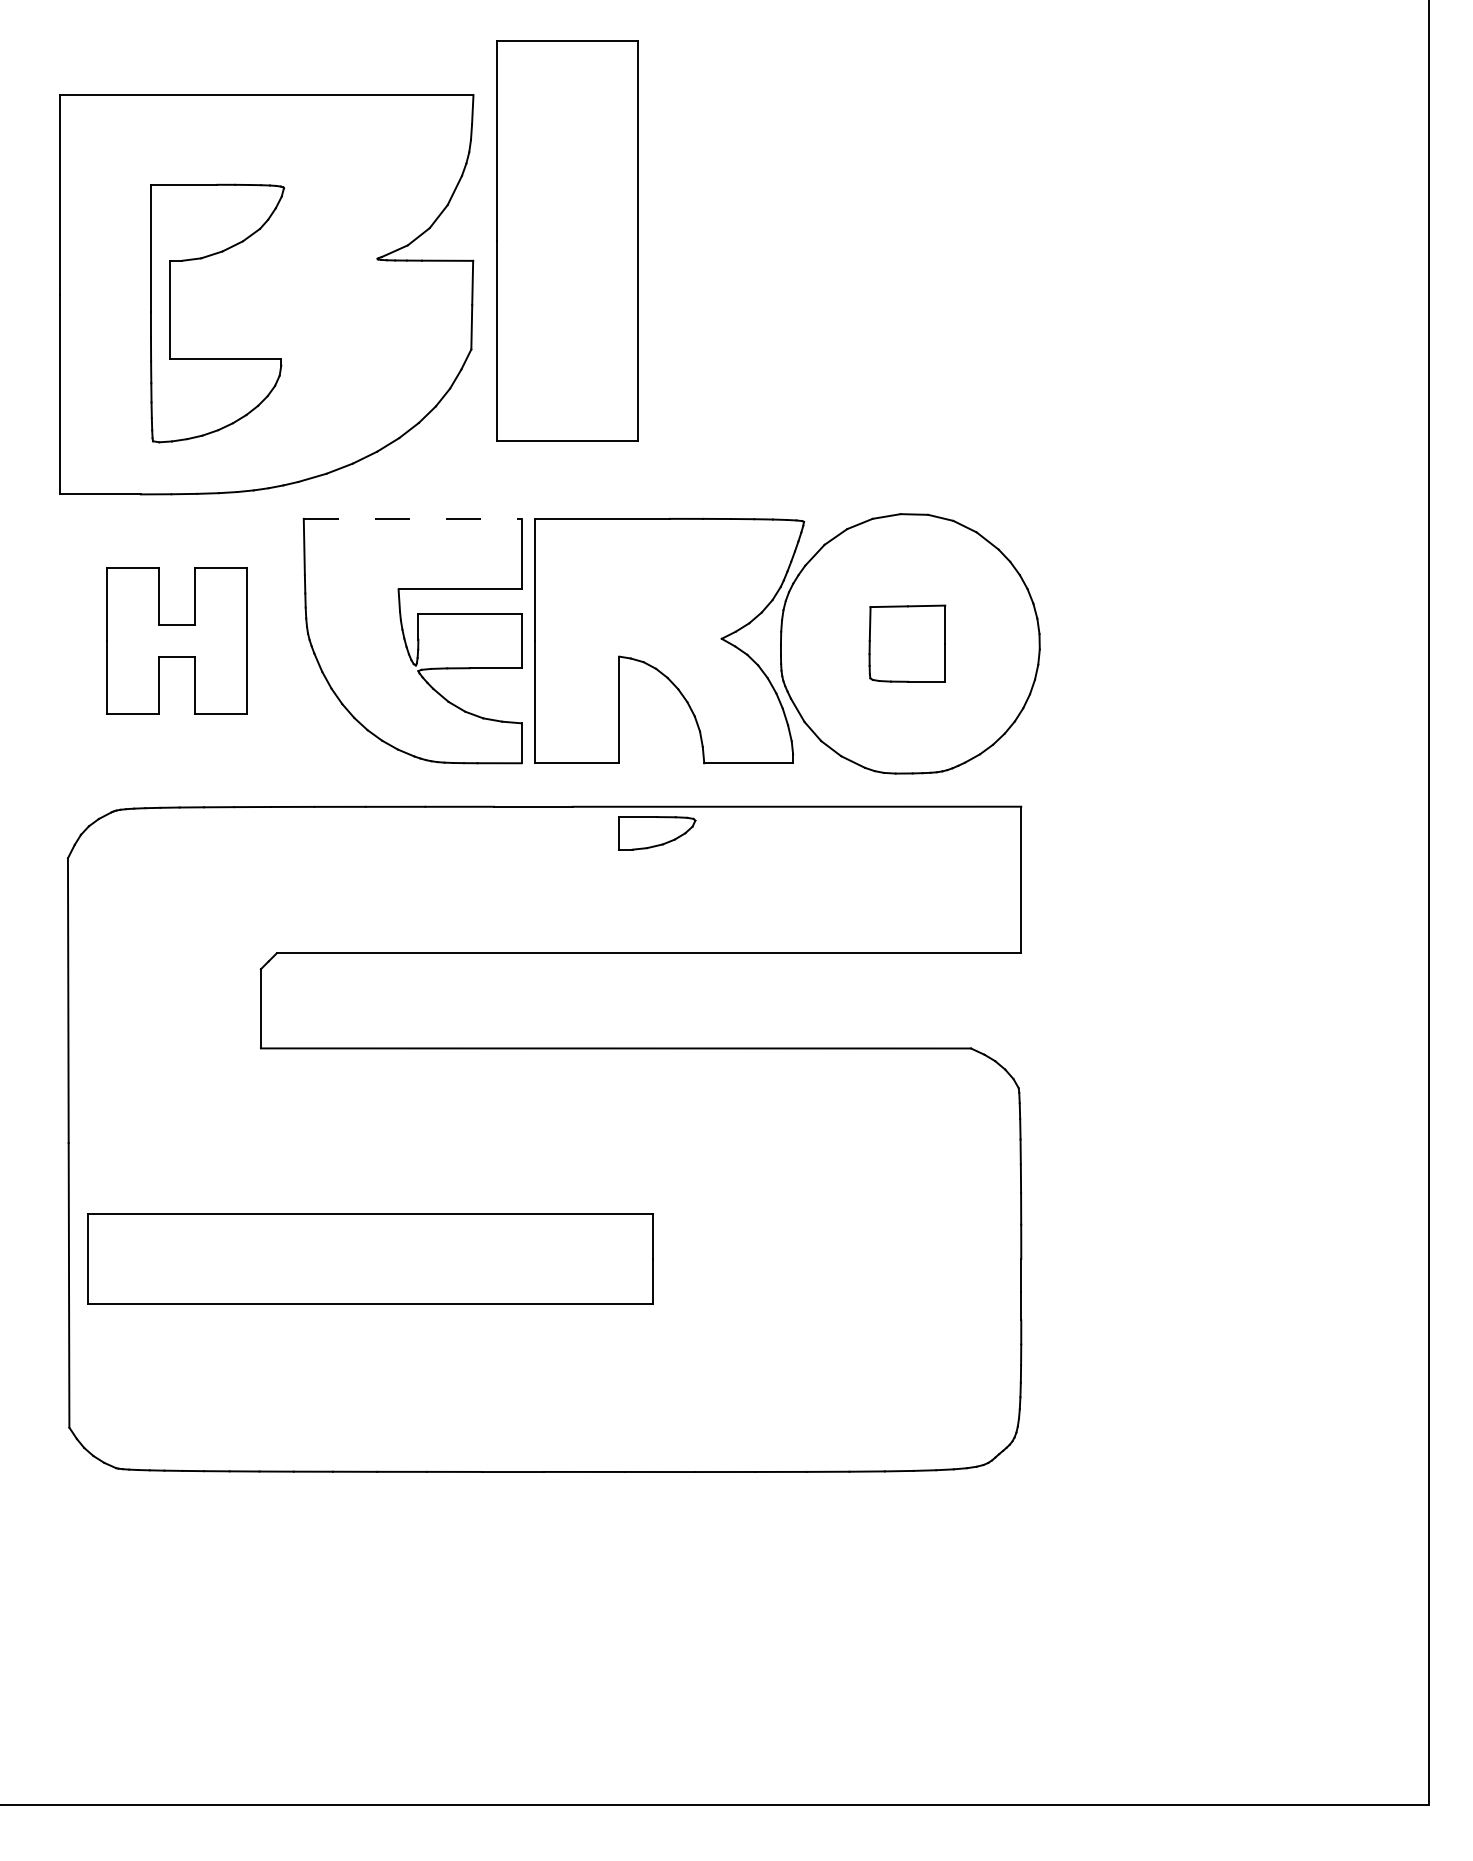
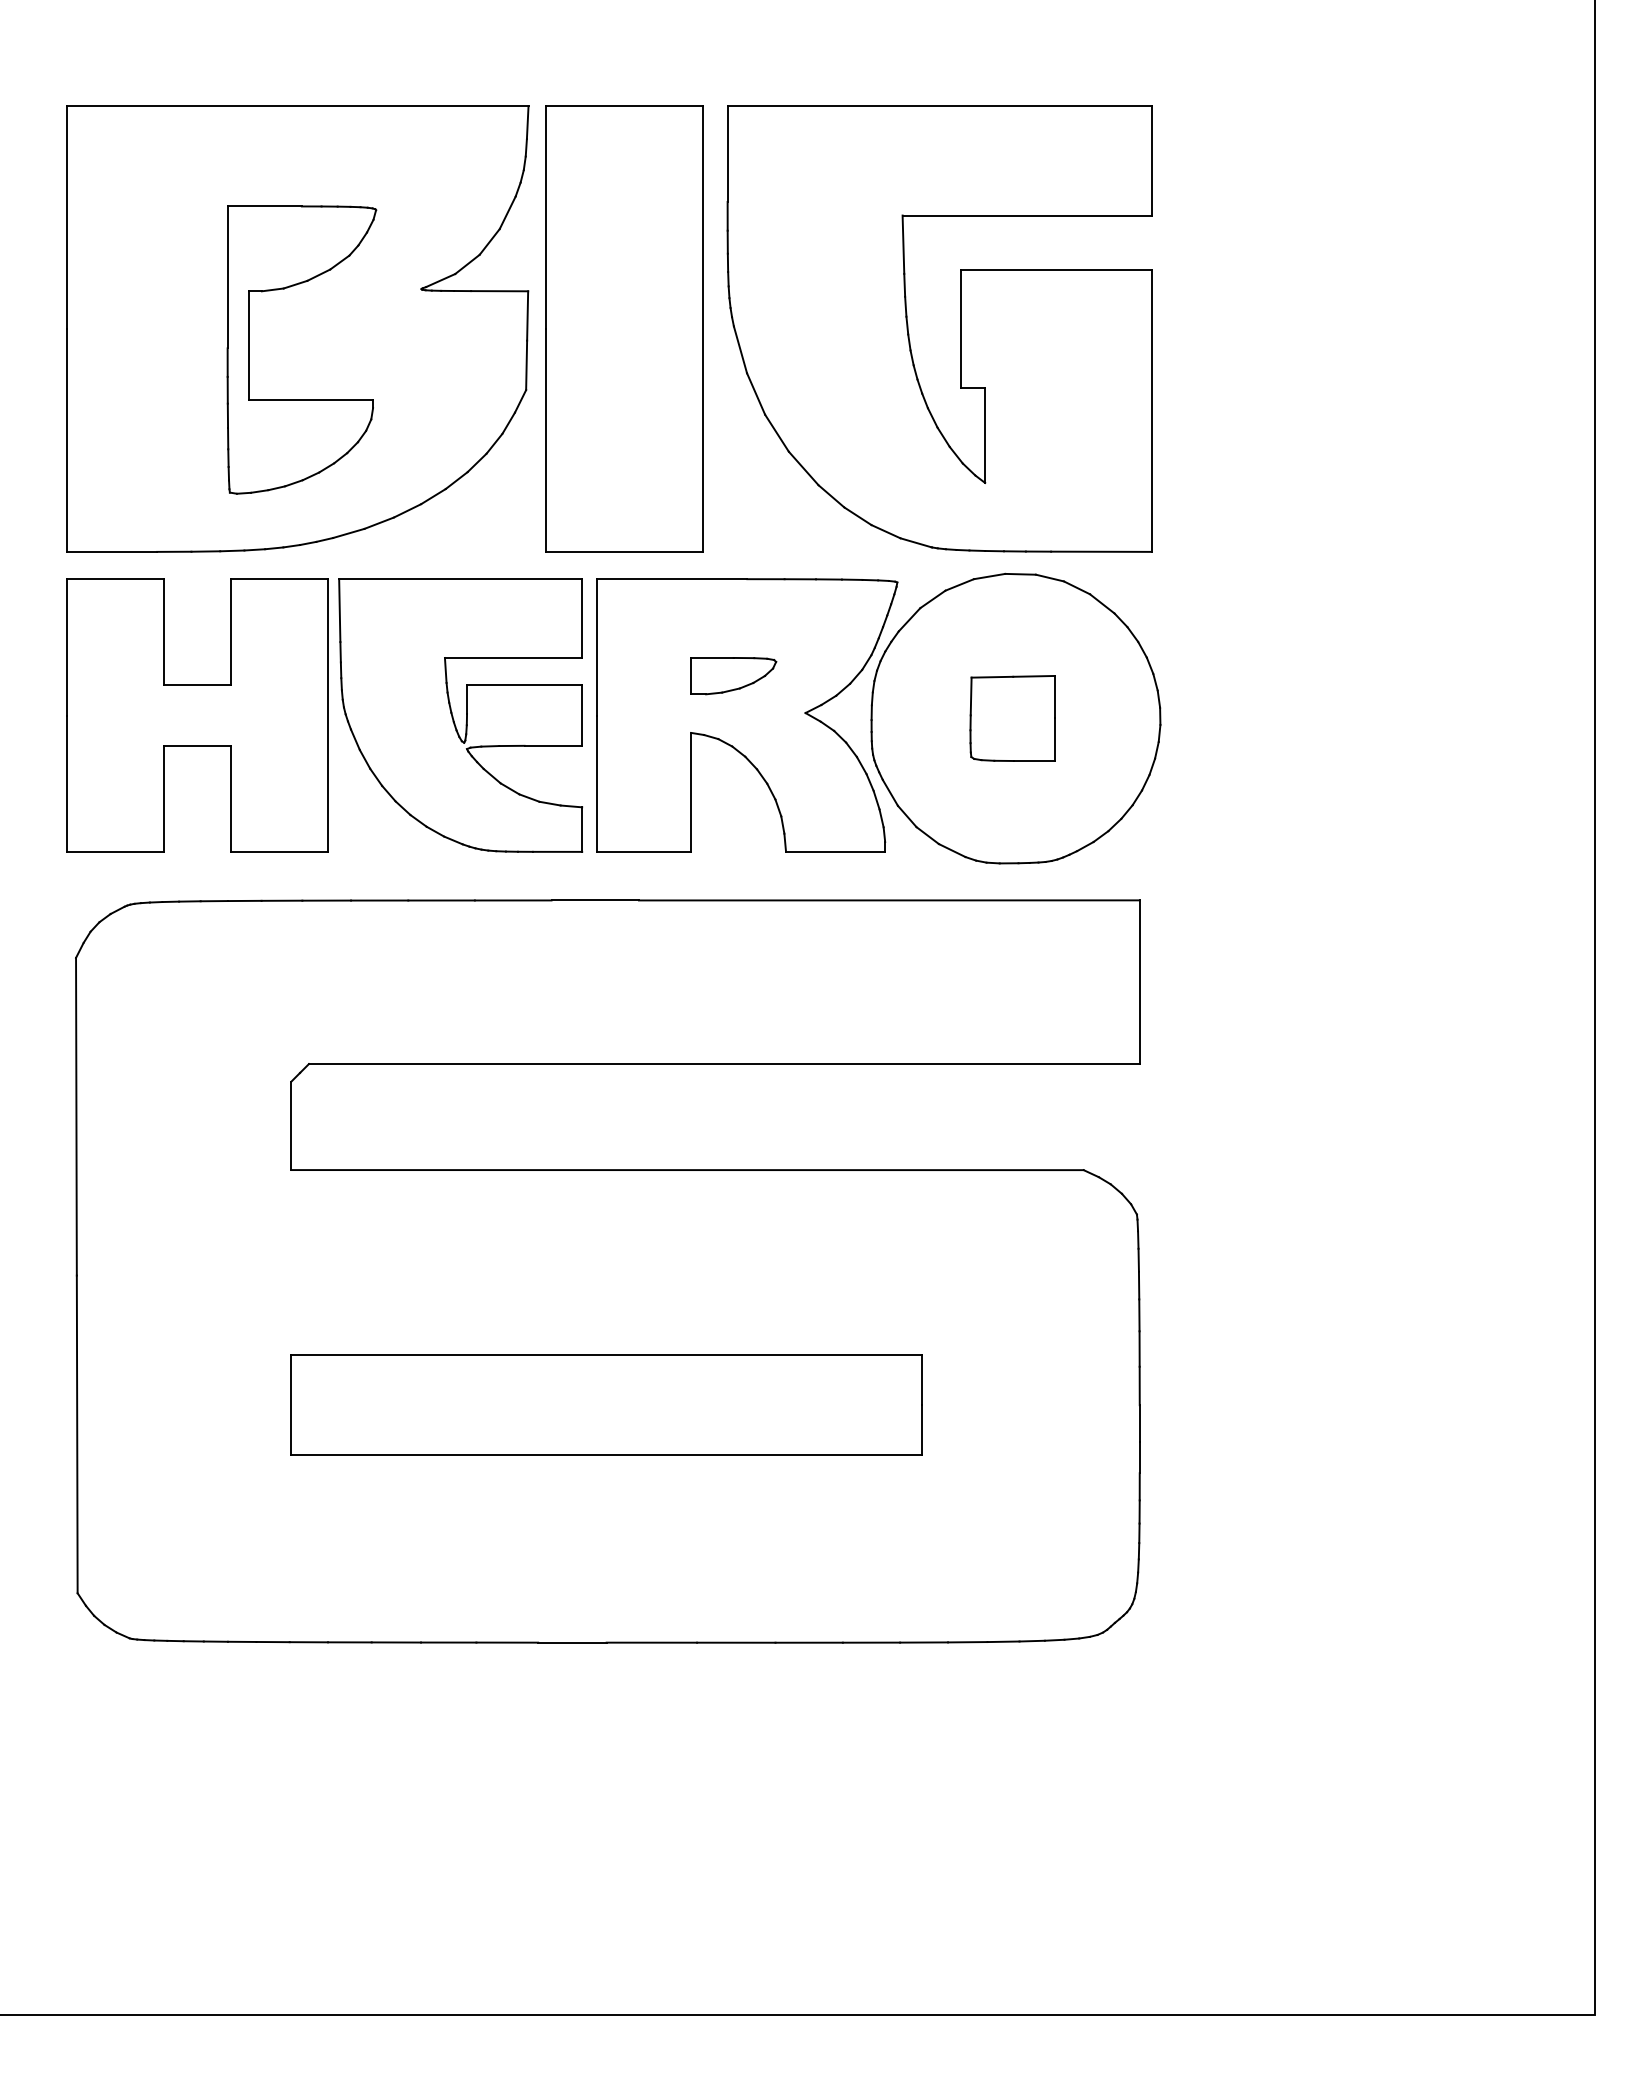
part: (567, 240) -> (624, 328), moved
part: (860, 294) -> (960, 328), added
part: (217, 357) -> (301, 399), moved
line: (412, 519) -> (460, 579), dashed -> solid
part: (176, 641) -> (197, 715), size x1.67
part: (657, 833) -> (733, 676), moved
part: (370, 1258) -> (606, 1404), moved

